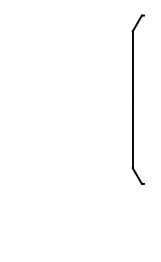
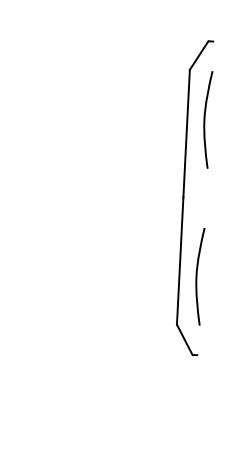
curve: (142, 57) -> (205, 119), added
curve: (142, 141) -> (197, 275), added

